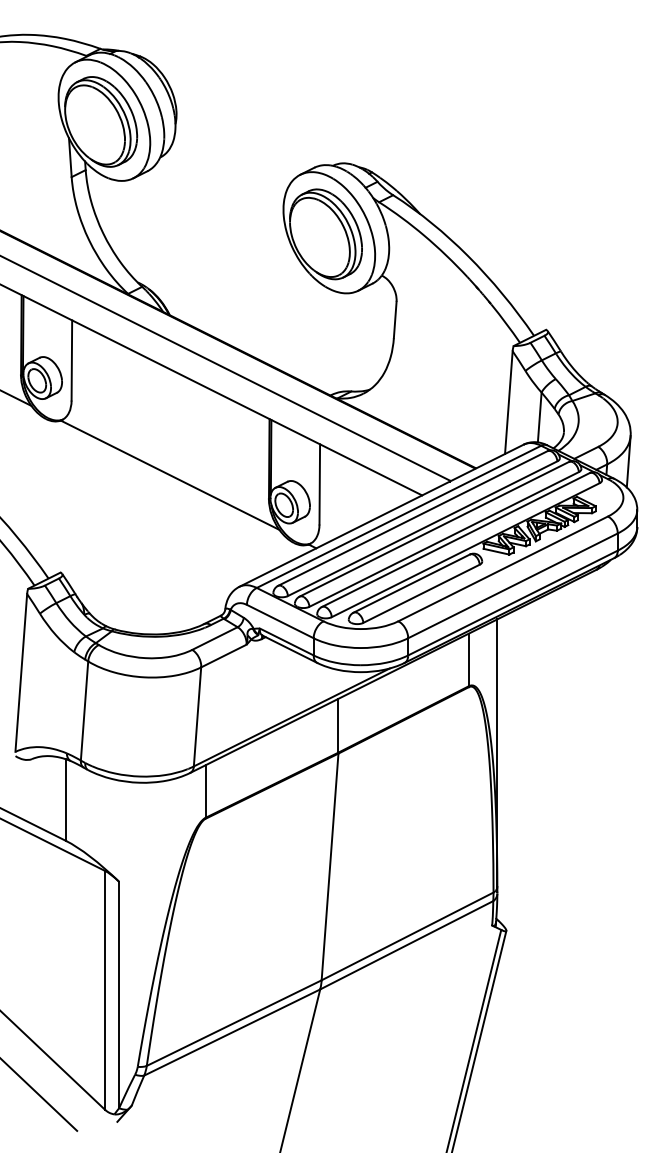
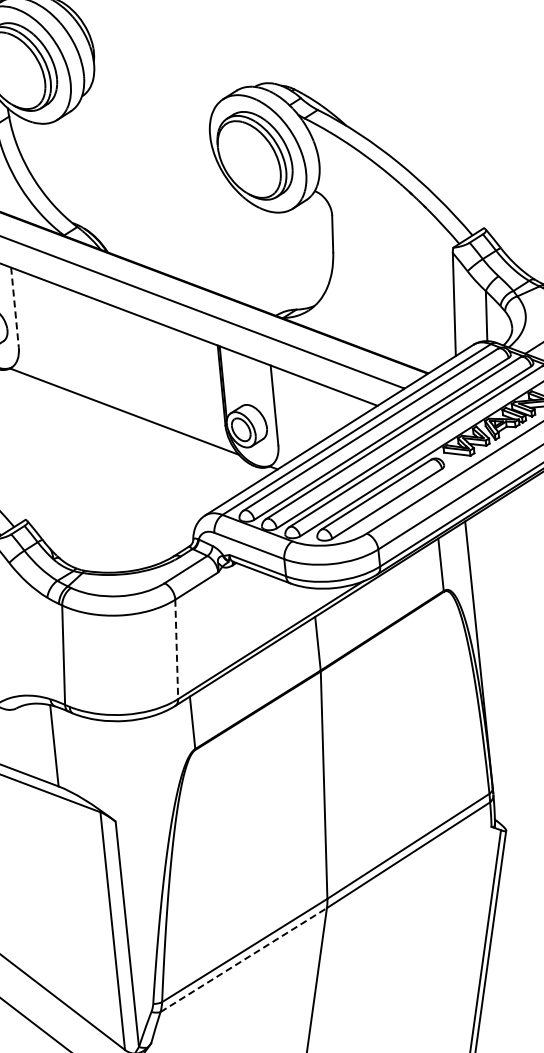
line: (71, 361) -> (14, 308), solid -> dashed
line: (197, 716) -> (176, 649), solid -> dashed
line: (232, 1032) -> (244, 960), solid -> dashed

